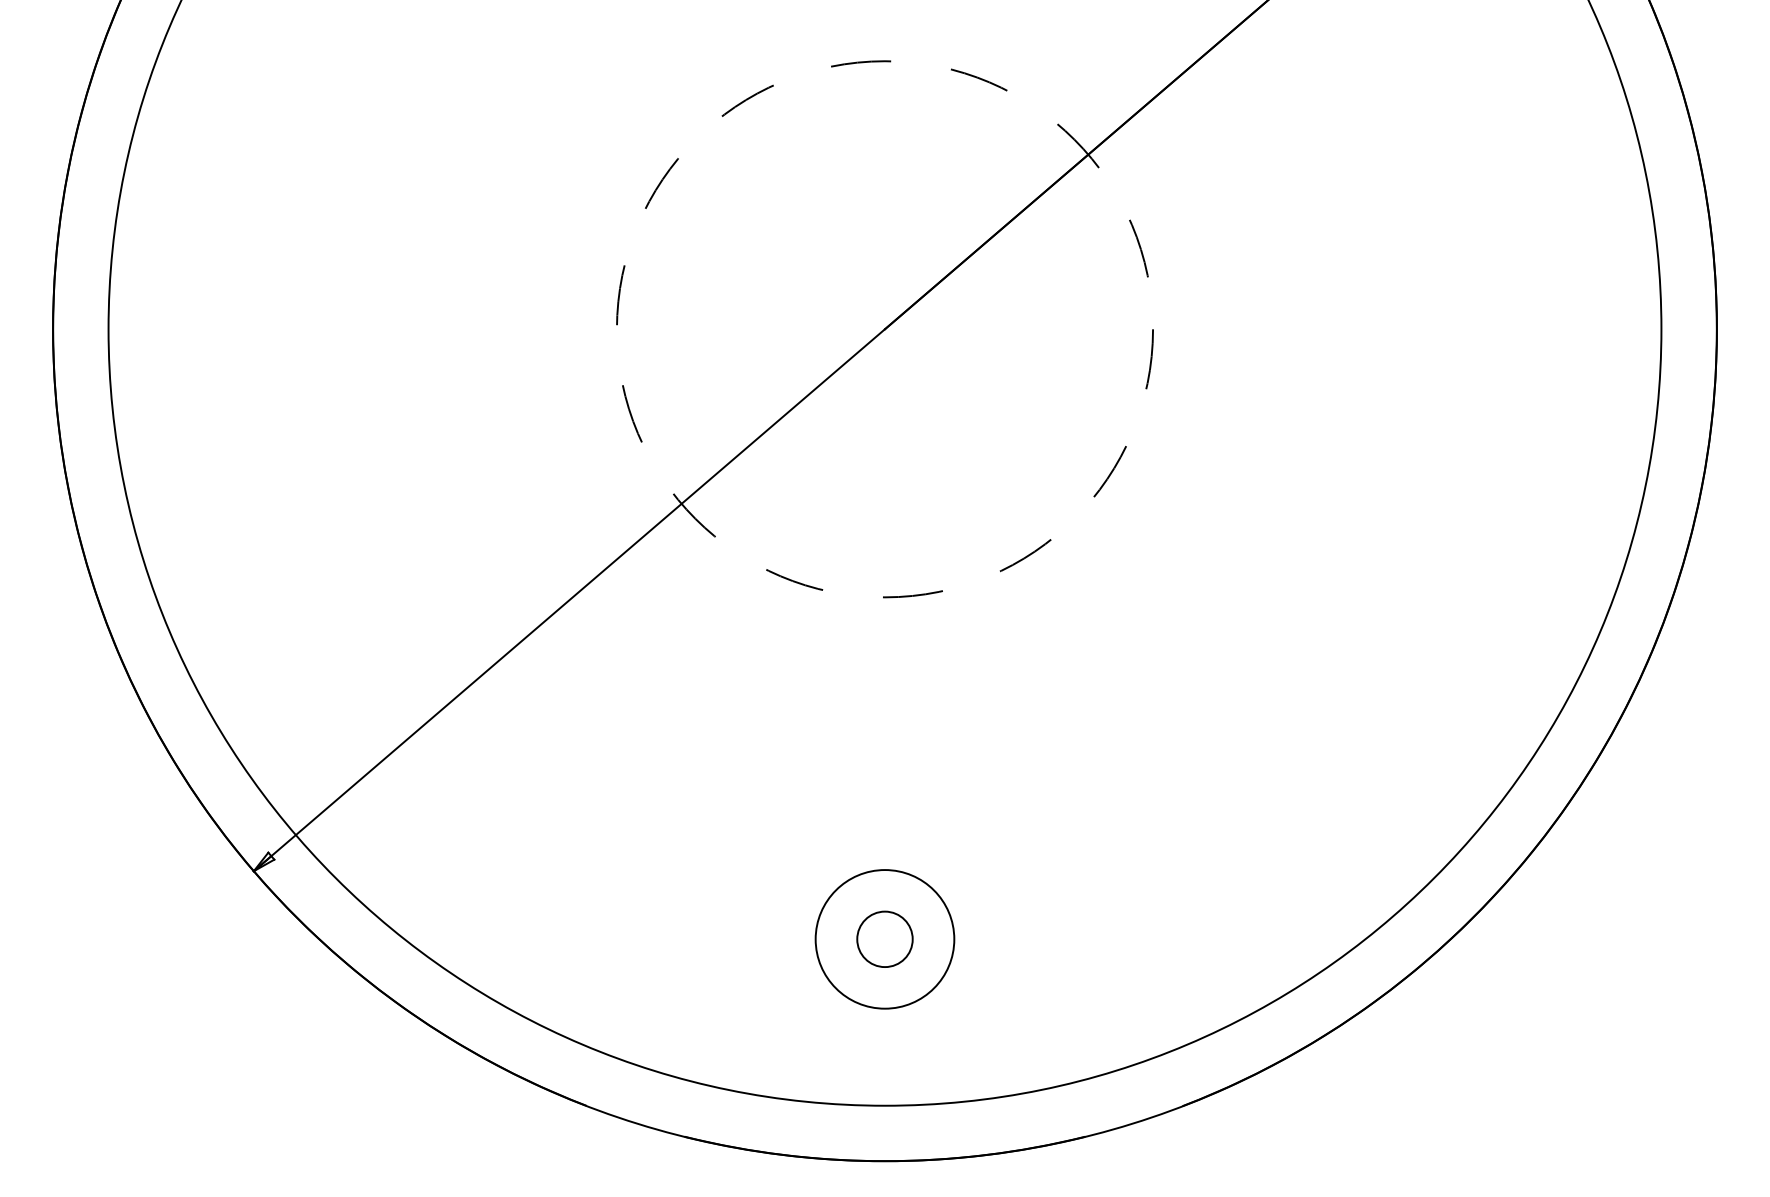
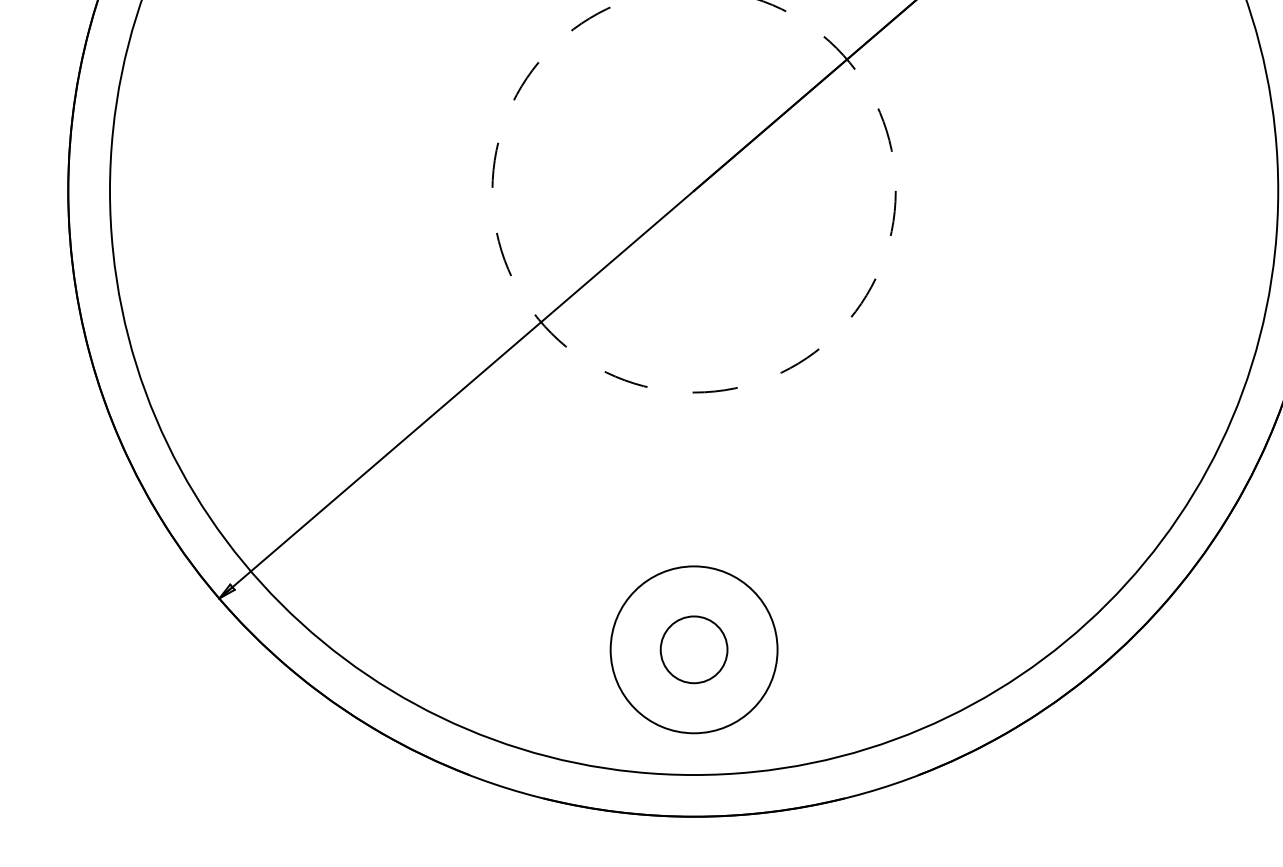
circle: (884, 939) -> (693, 649), size x1.6
circle: (884, 939) -> (693, 649), size x1.6

